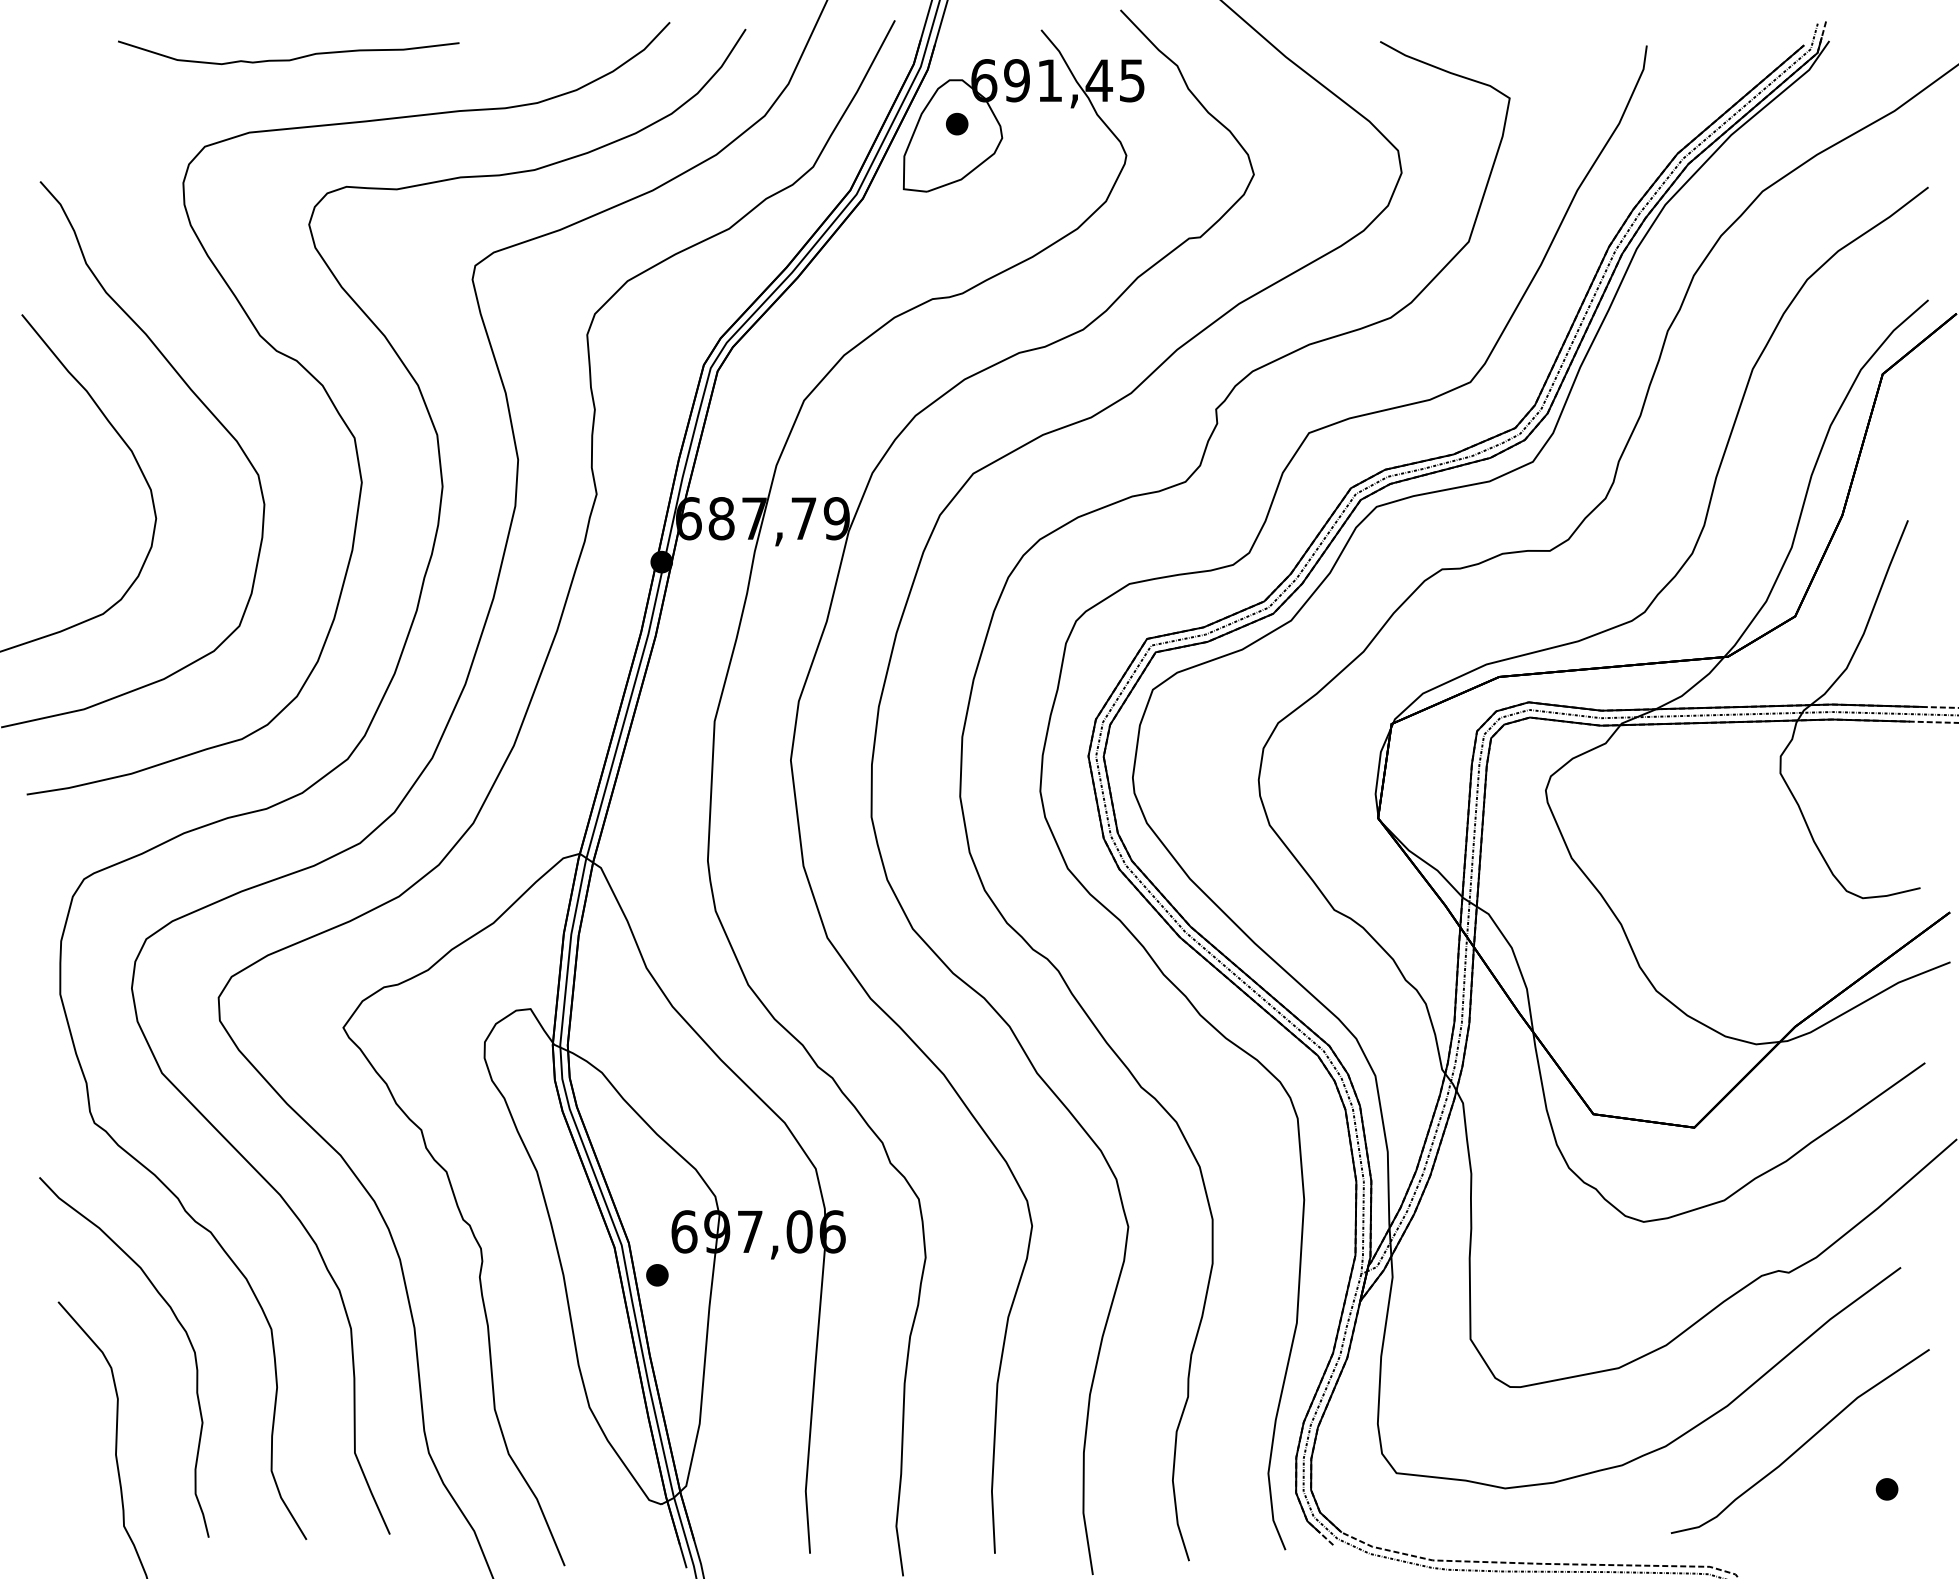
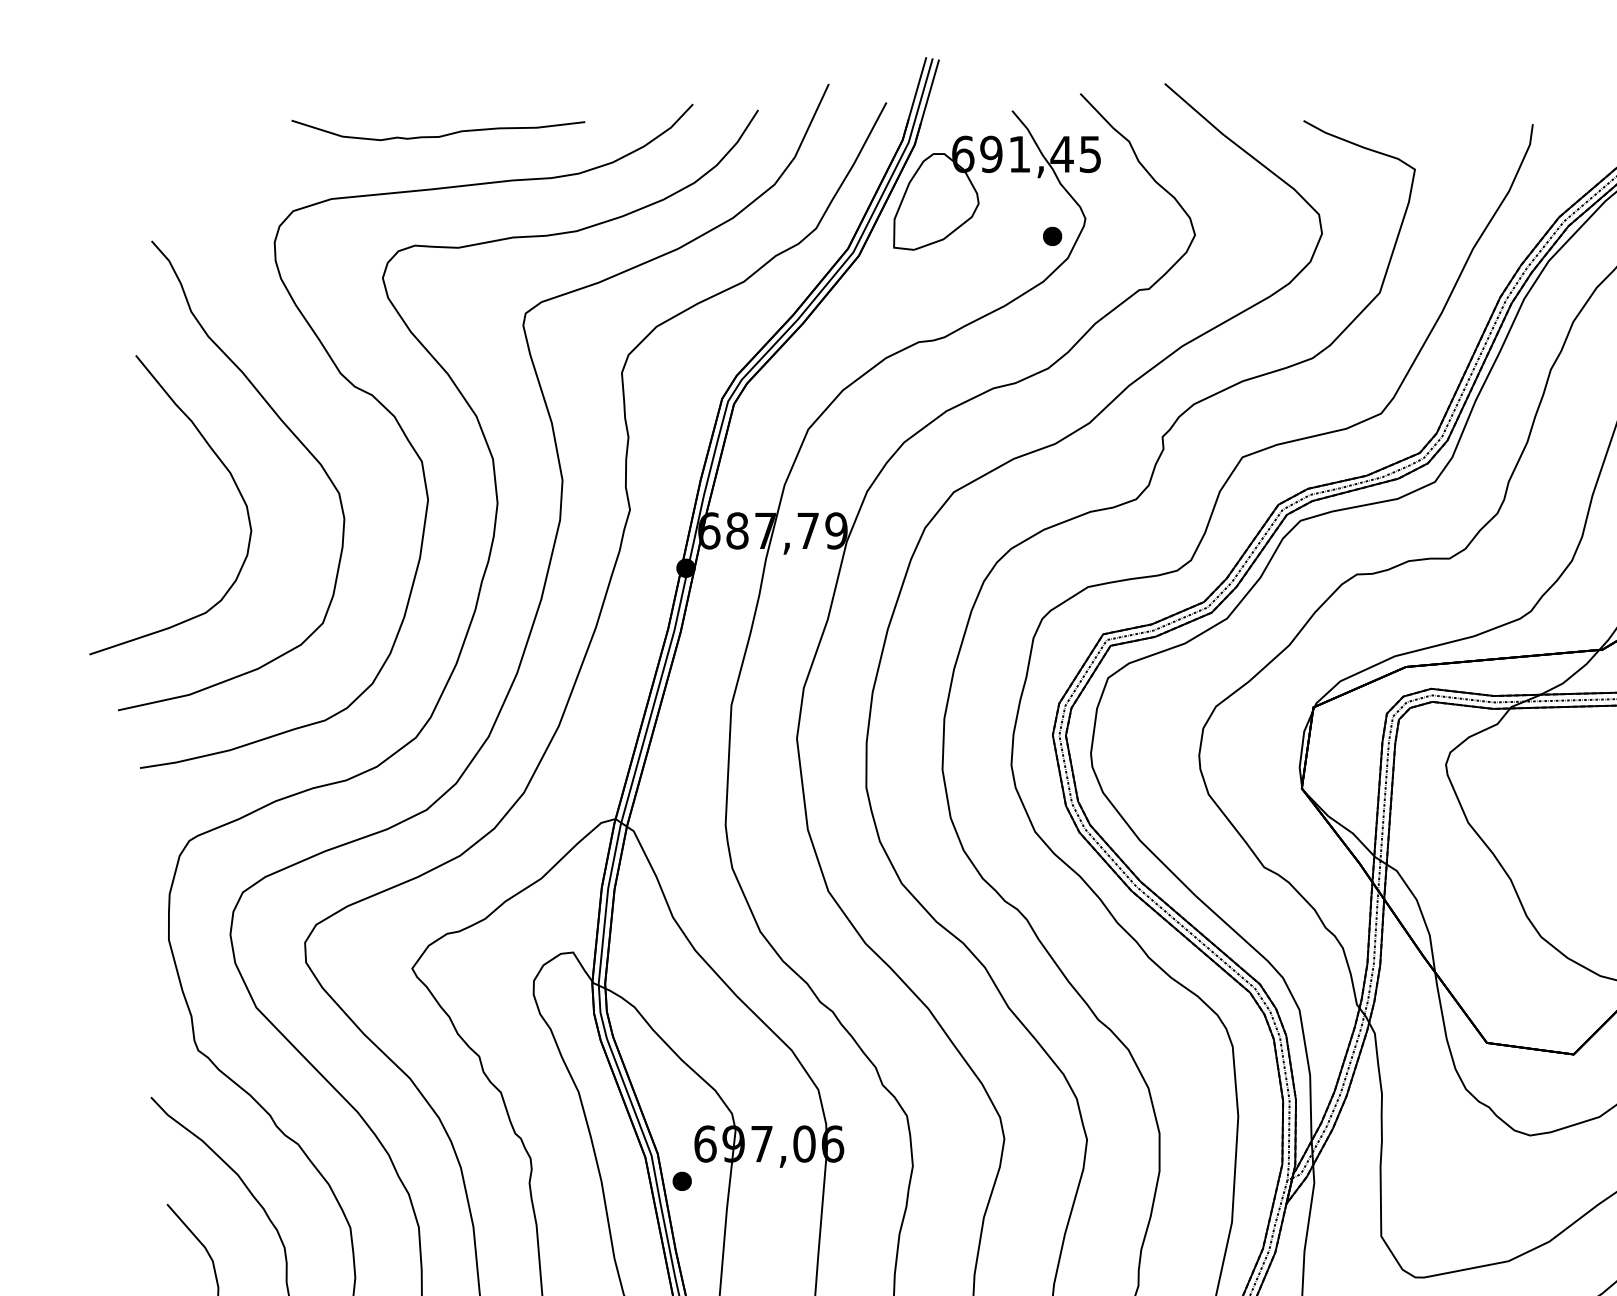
curve: (288, 59) -> (438, 136), moved
part: (957, 123) -> (1052, 235), moved

